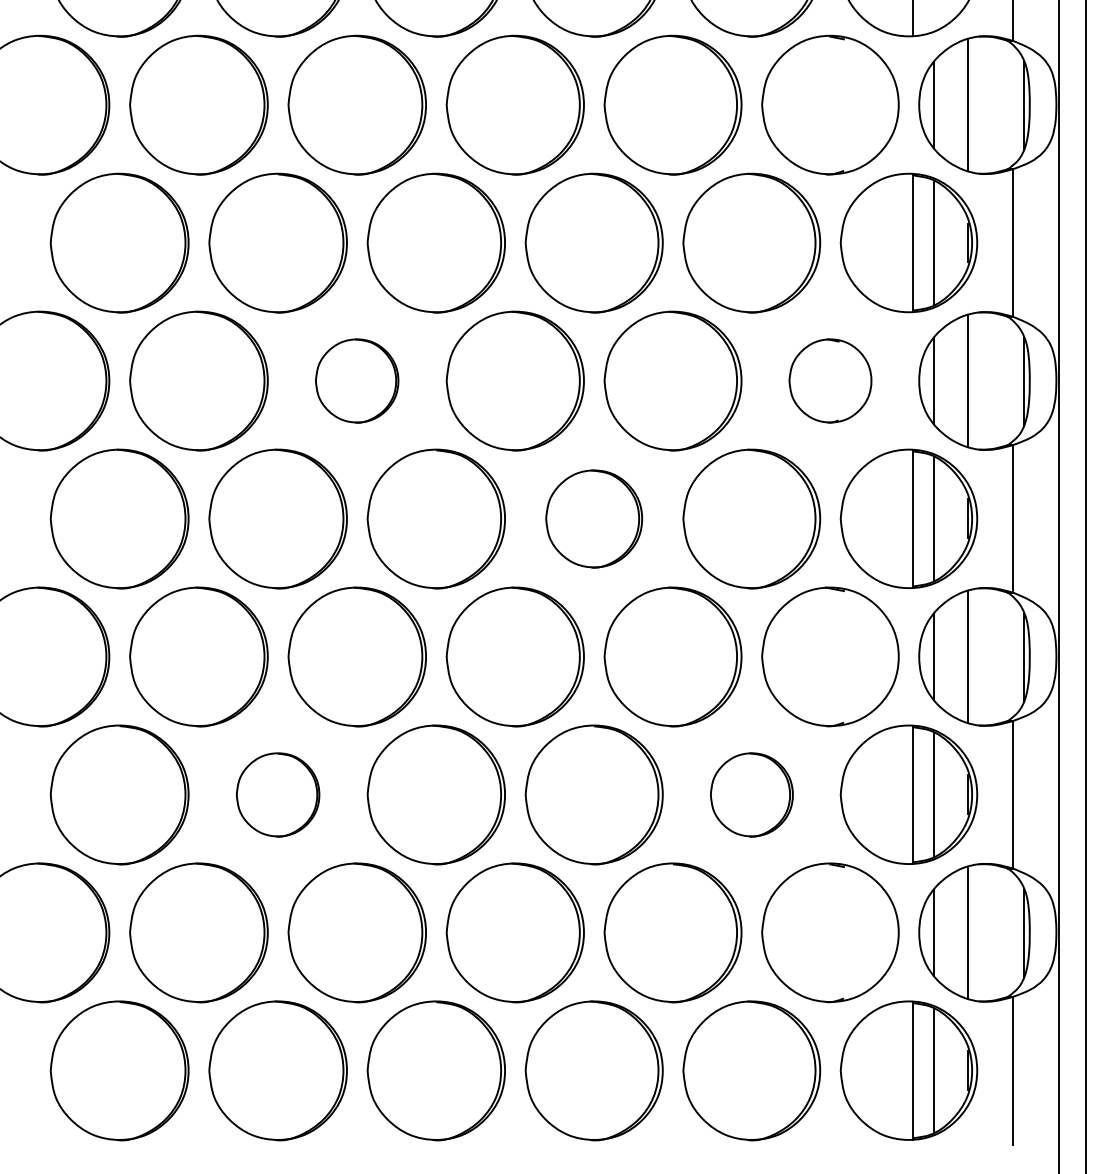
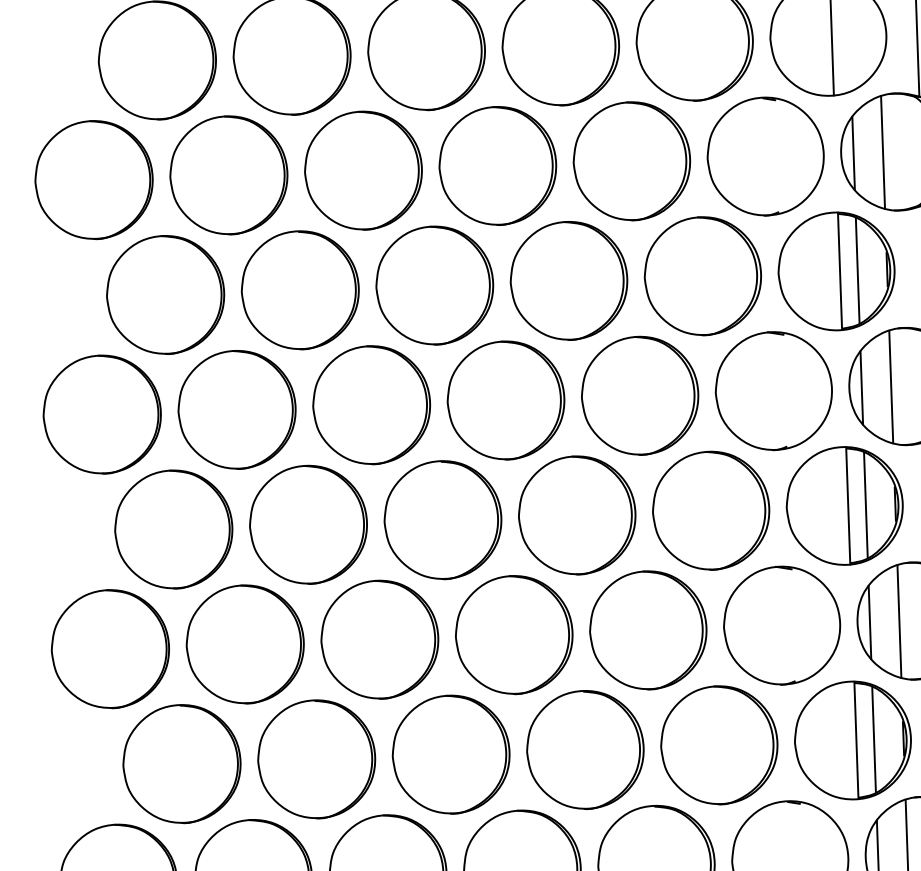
part: (356, 380) -> (370, 404), size x1.67
part: (830, 380) -> (773, 390), size x1.67
part: (593, 518) -> (576, 515), size x1.43
part: (277, 794) -> (316, 759), size x1.67
part: (751, 794) -> (719, 744), size x1.67

